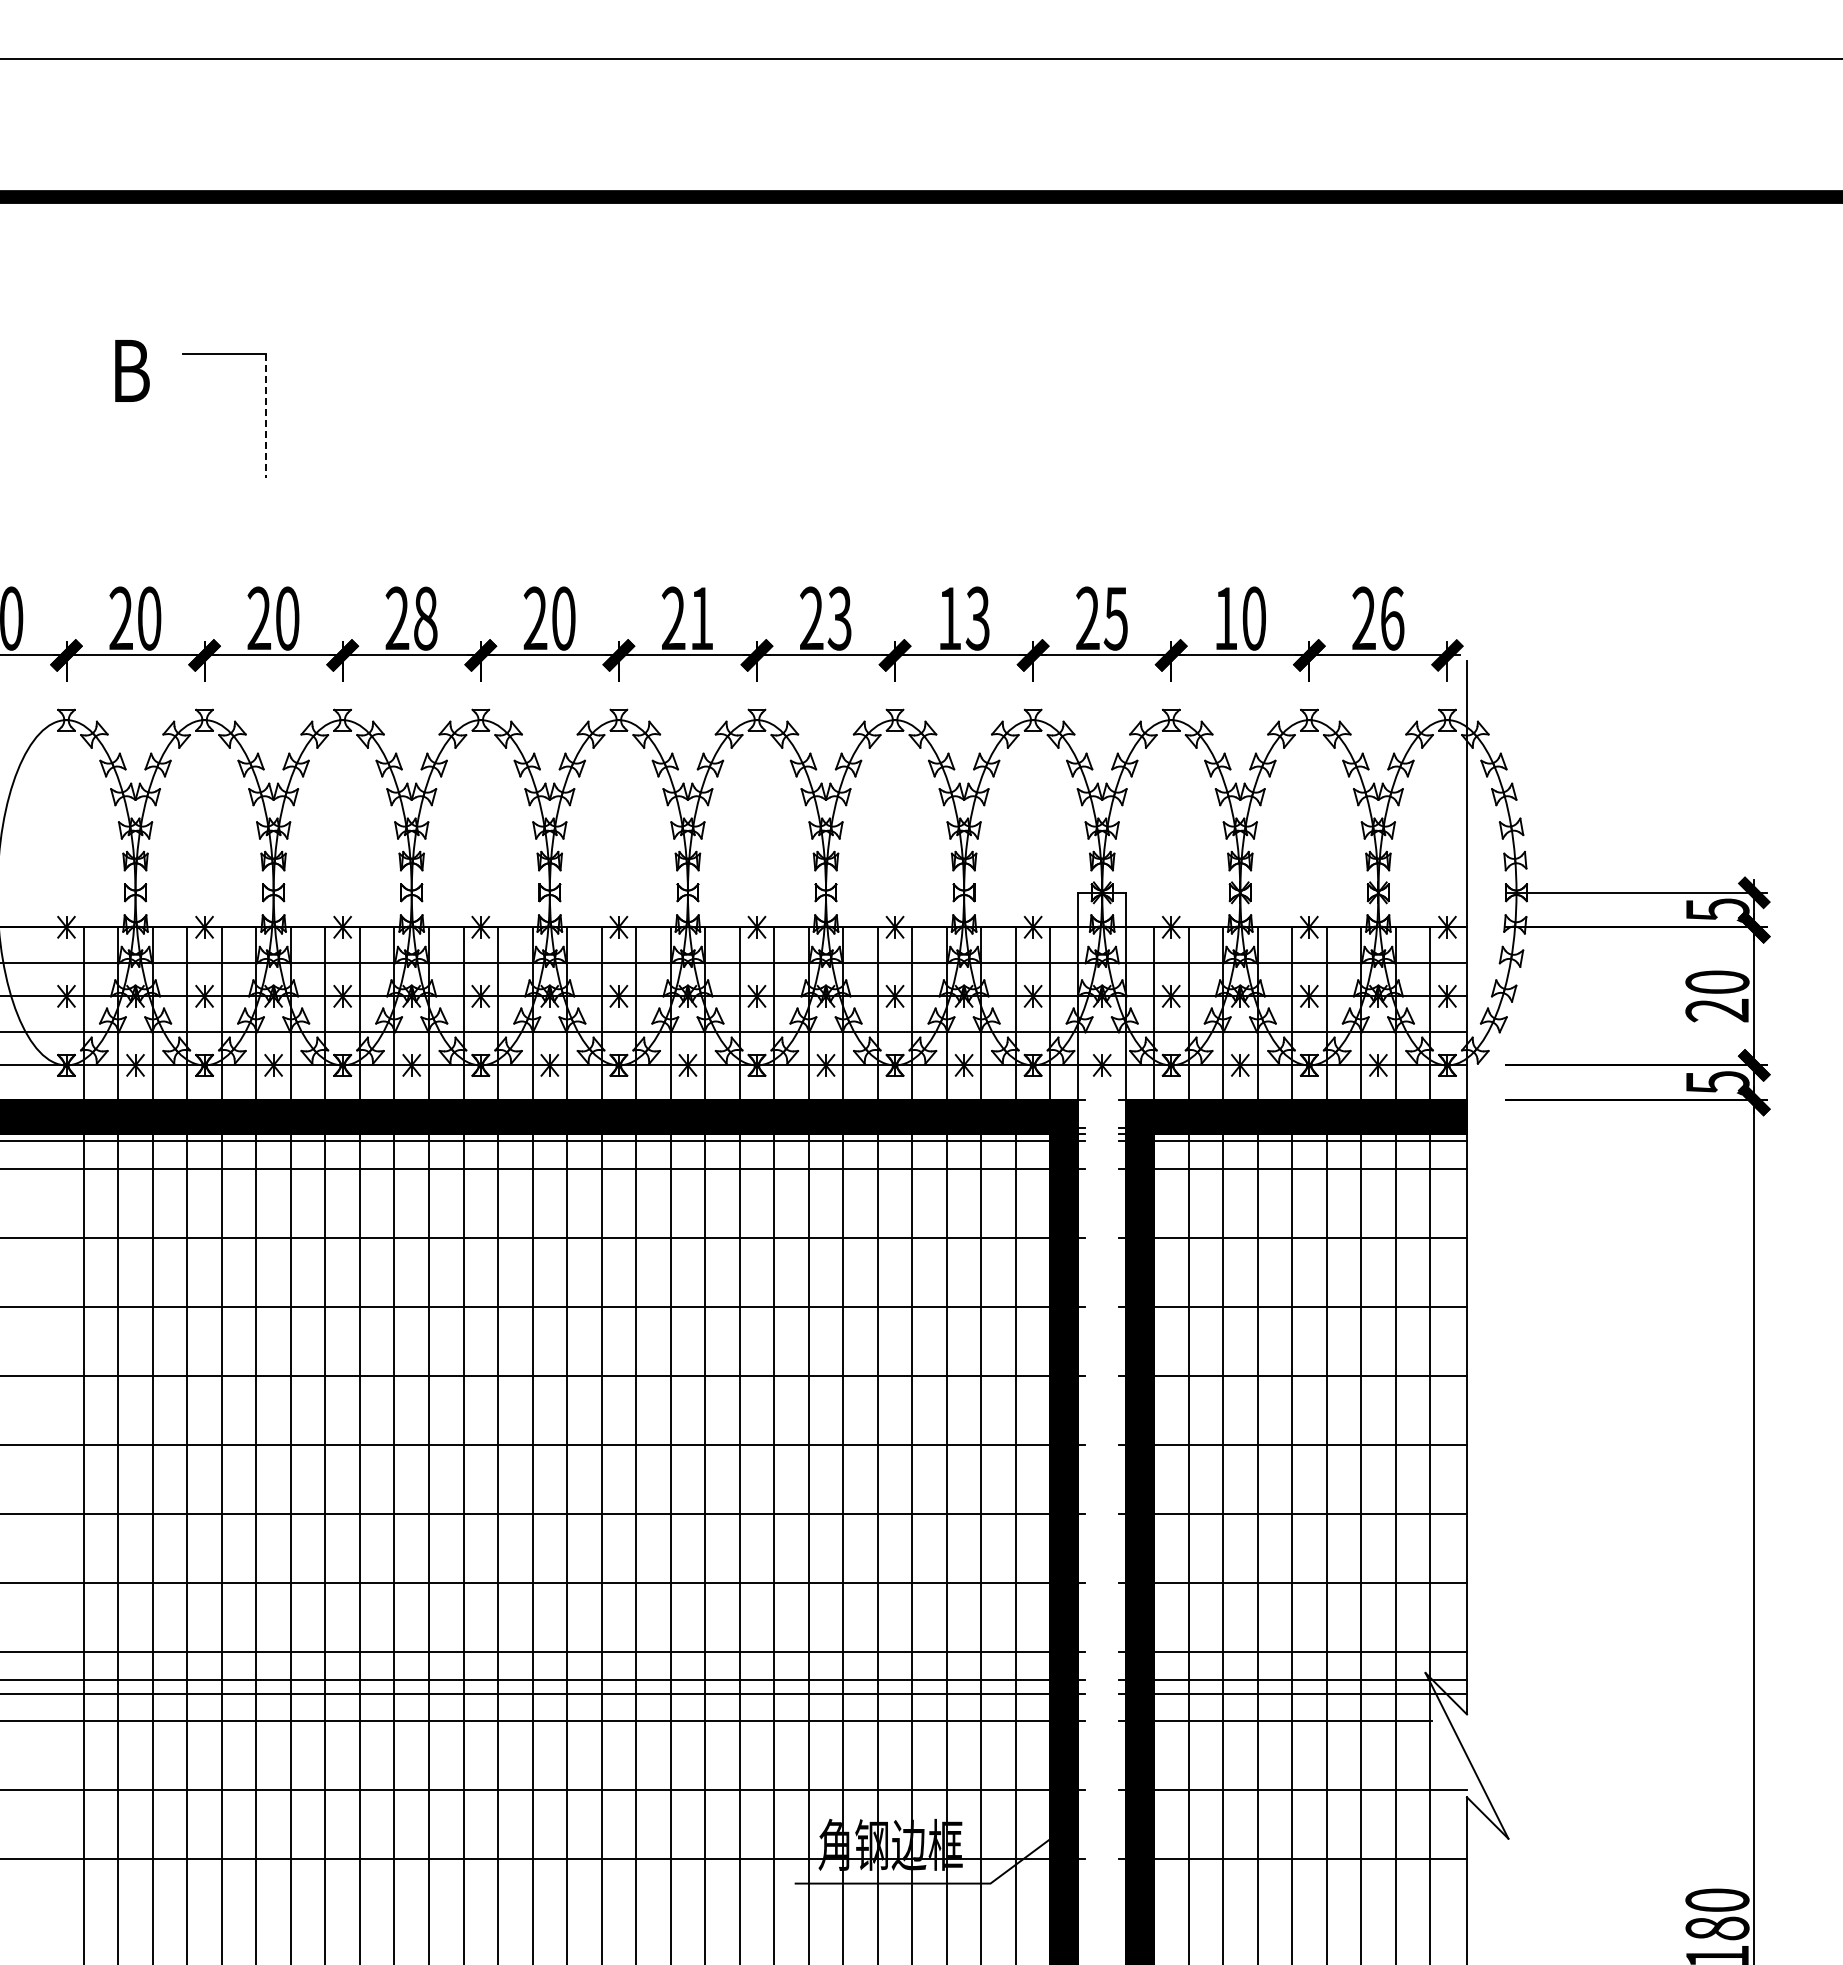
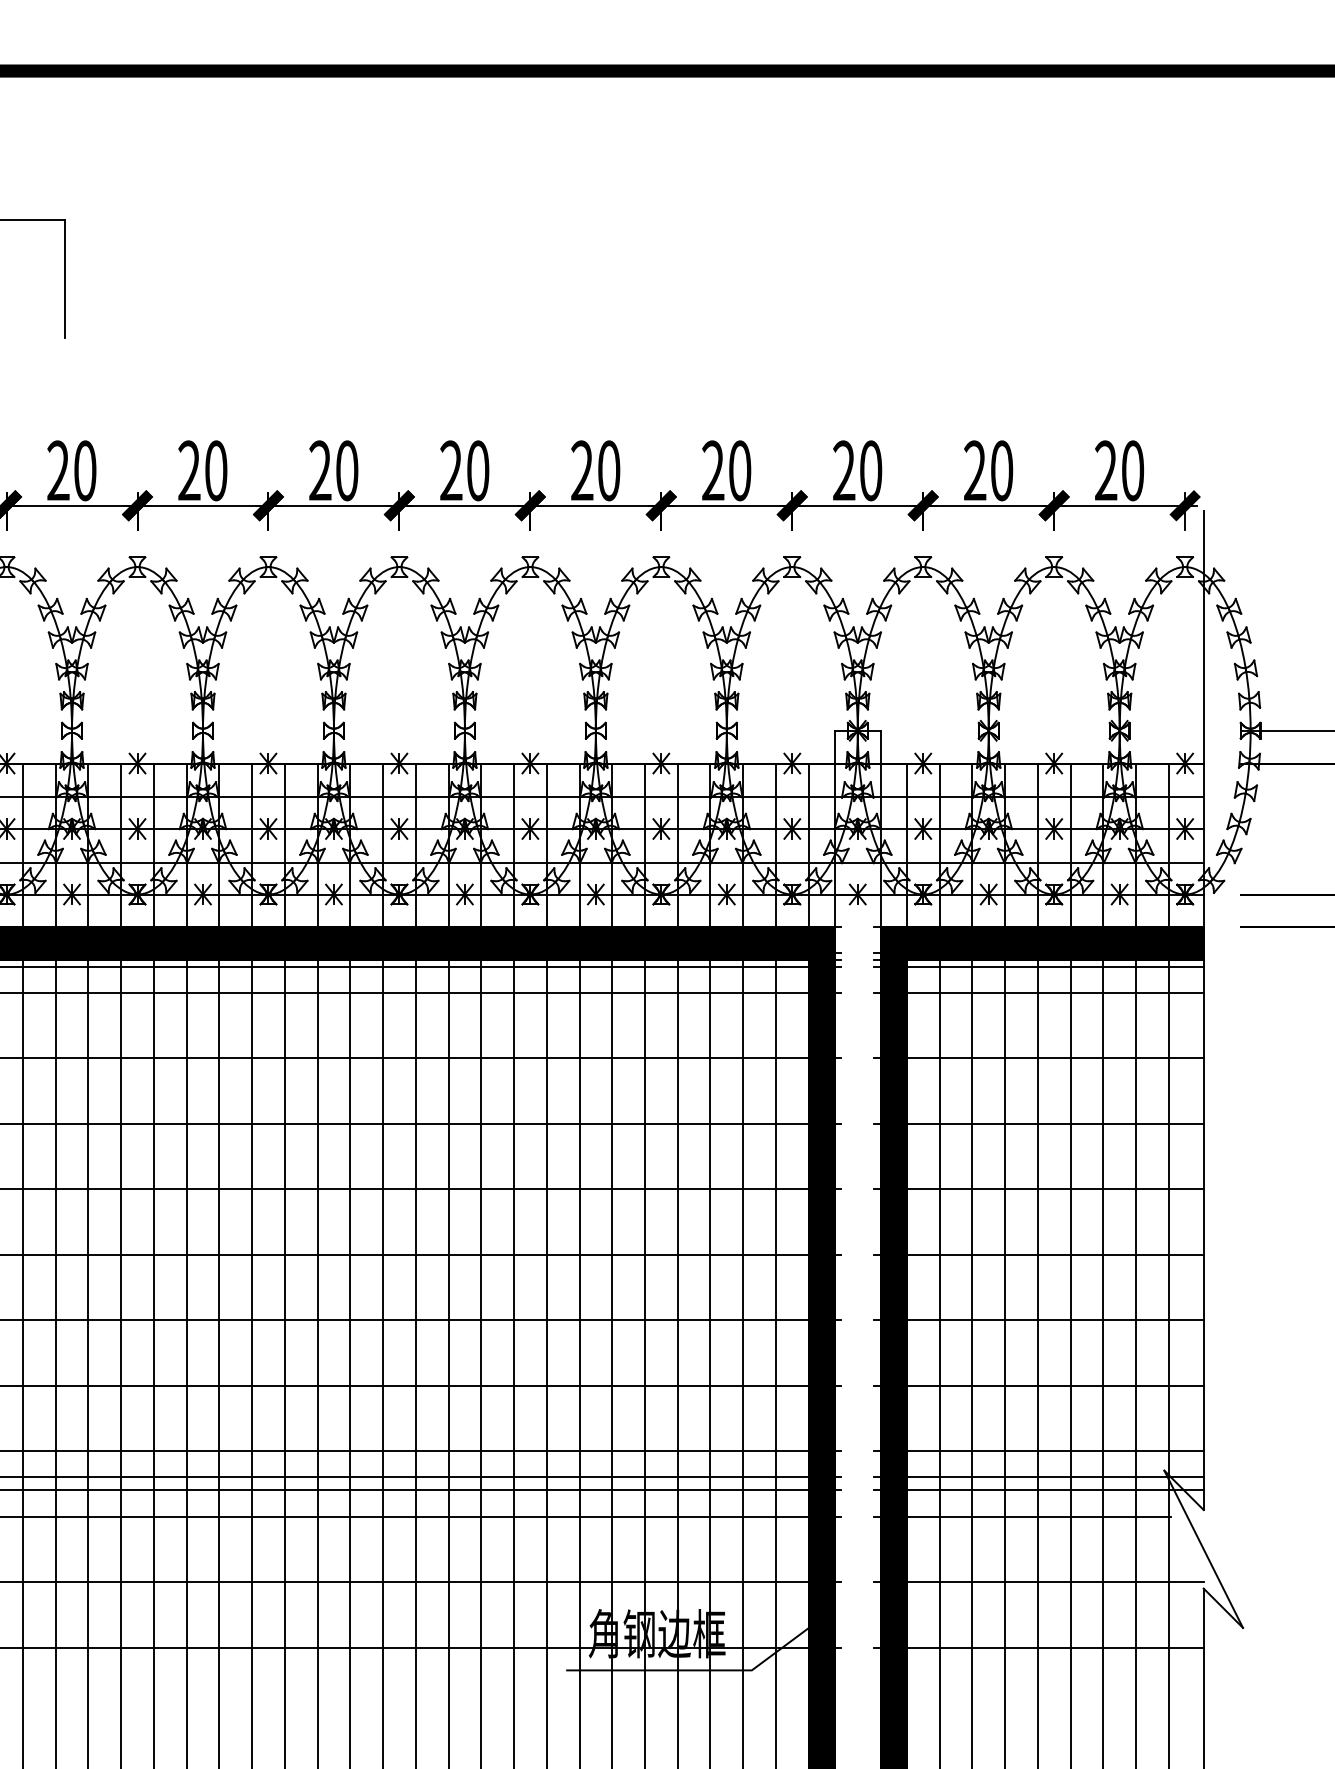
line: (265, 416) -> (64, 279), dashed -> solid
text: (1225, 617) -> (974, 469), 10 -> 20
text: (425, 618) -> (216, 470), 28 -> 20
text: (701, 618) -> (477, 470), 21 -> 20
text: (839, 618) -> (608, 470), 23 -> 20
text: (963, 618) -> (726, 470), 13 -> 20
text: (1115, 618) -> (870, 470), 25 -> 20
text: (1392, 618) -> (1133, 470), 26 -> 20

